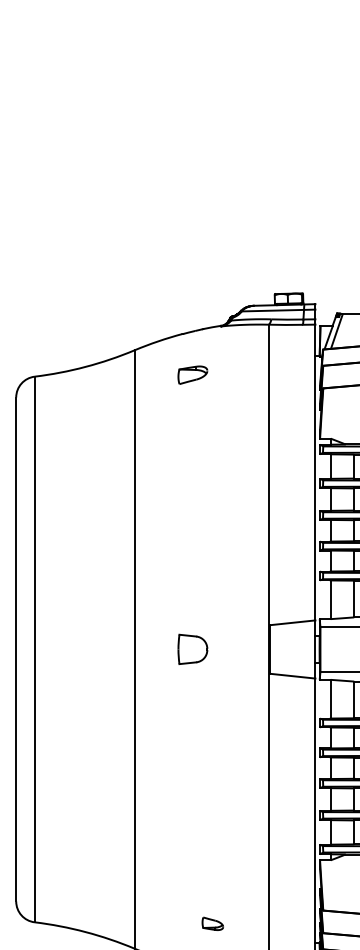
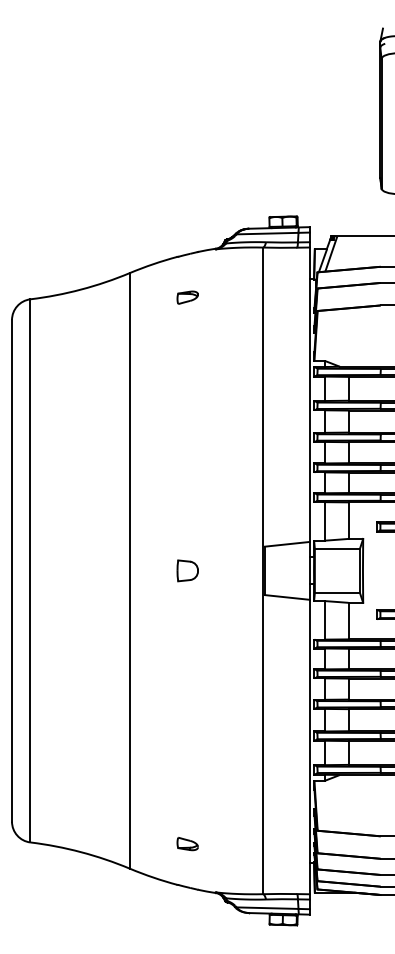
part: (192, 374) -> (187, 297), size x0.71
part: (192, 649) -> (187, 570), size x0.71
part: (212, 923) -> (187, 843), moved

